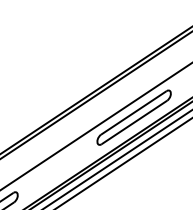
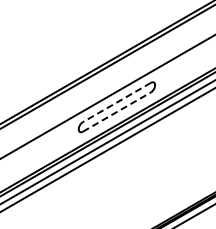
line: (133, 112) -> (116, 102), solid -> dashed
line: (134, 121) -> (117, 111), solid -> dashed

